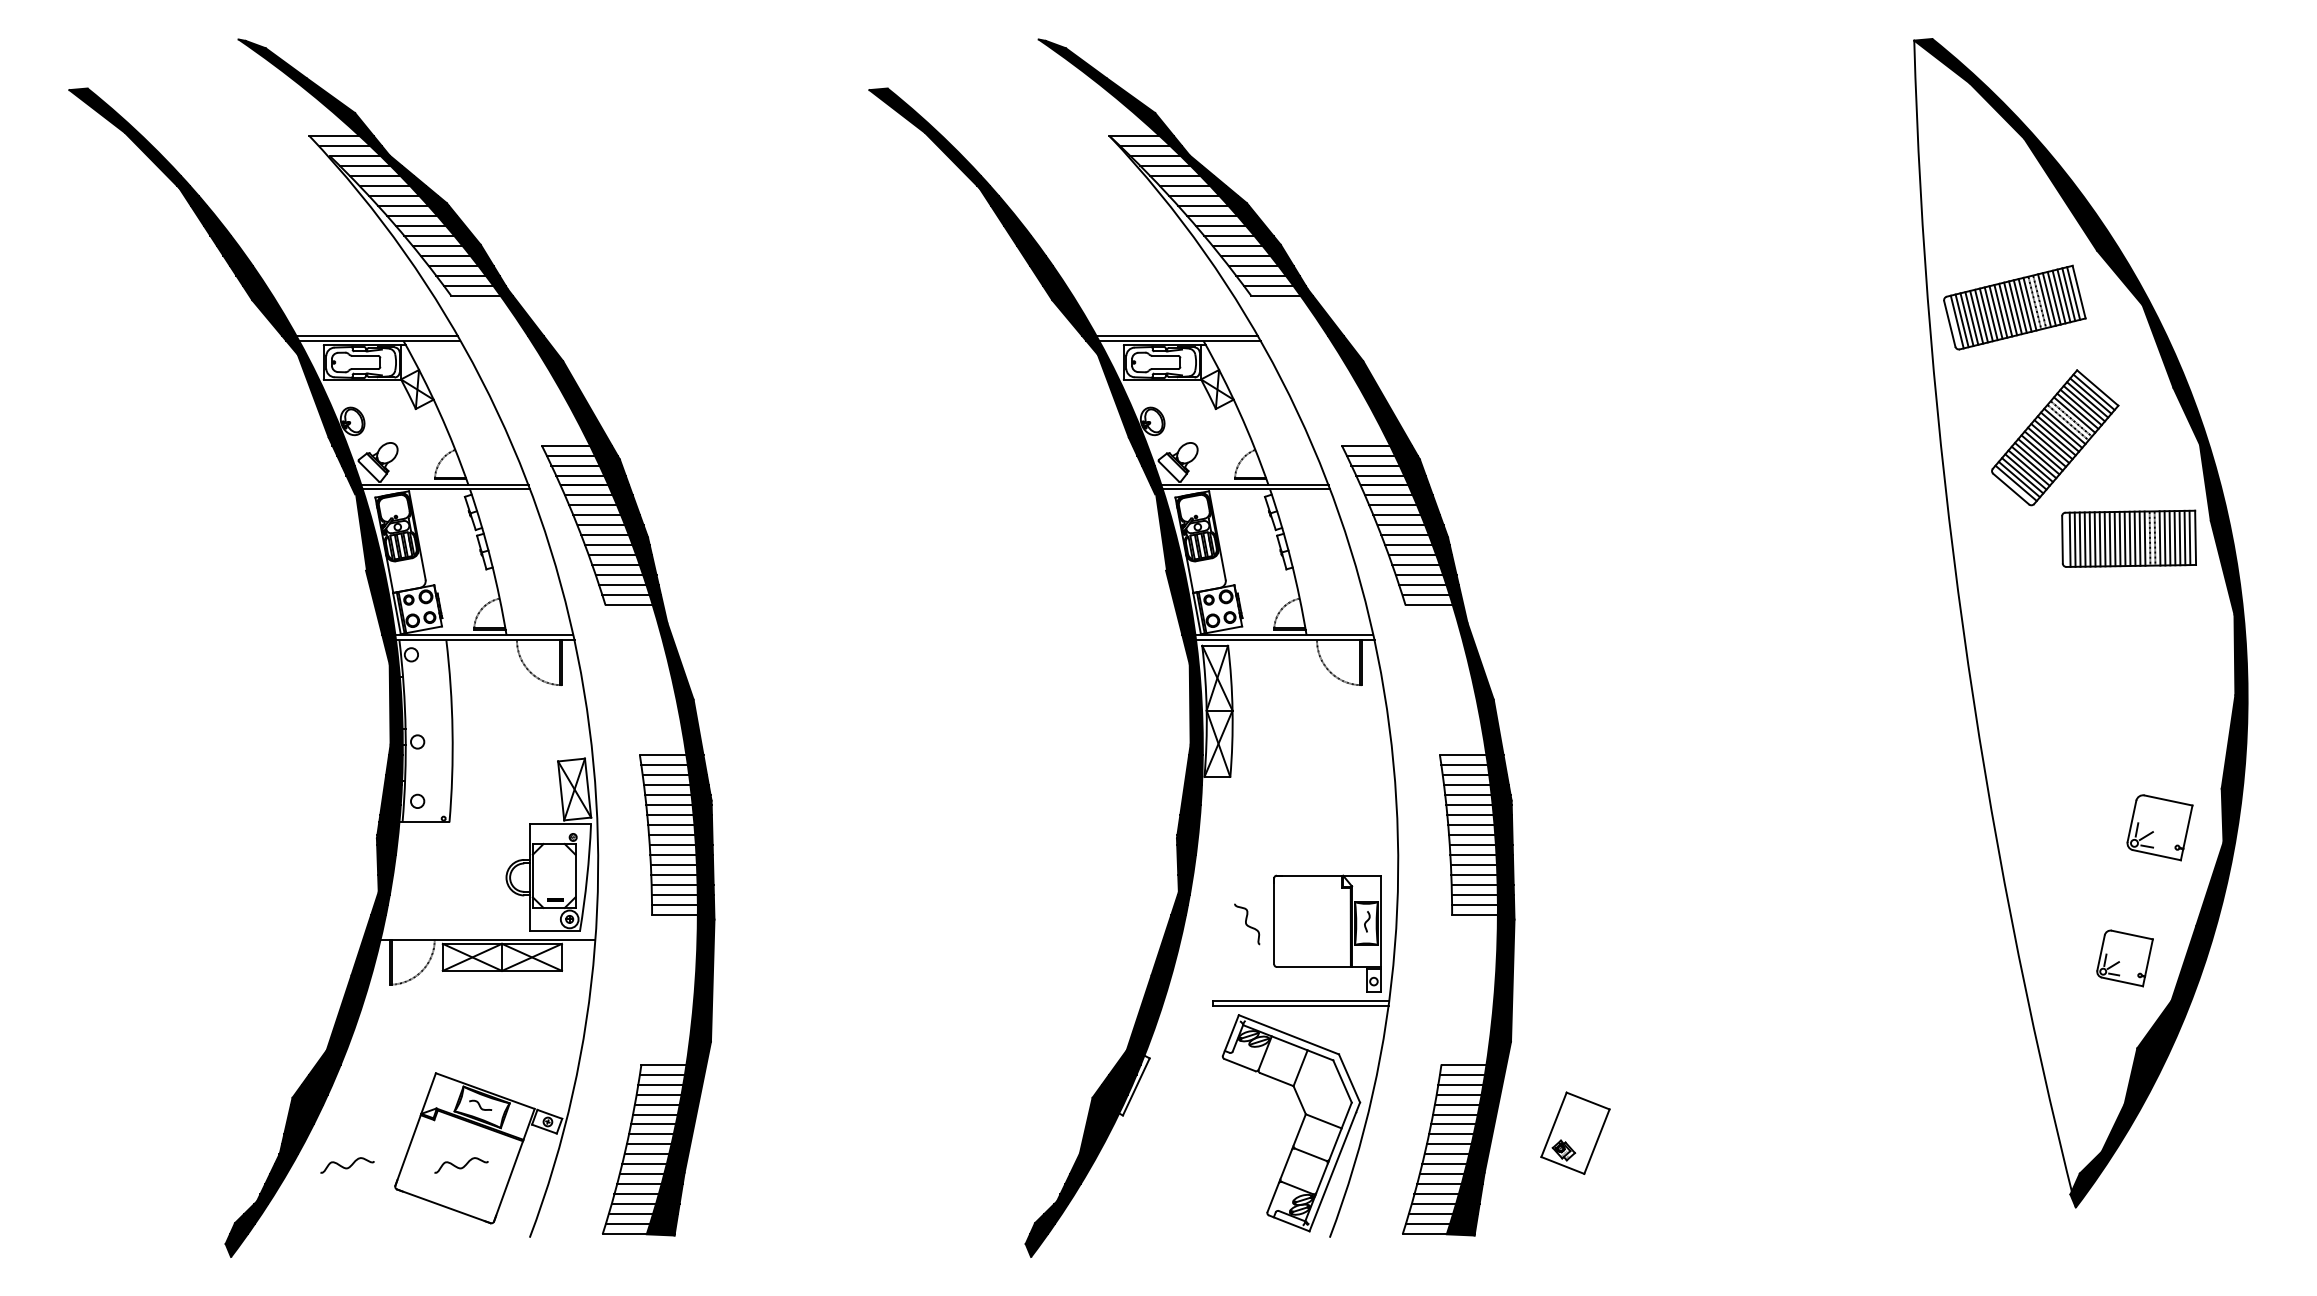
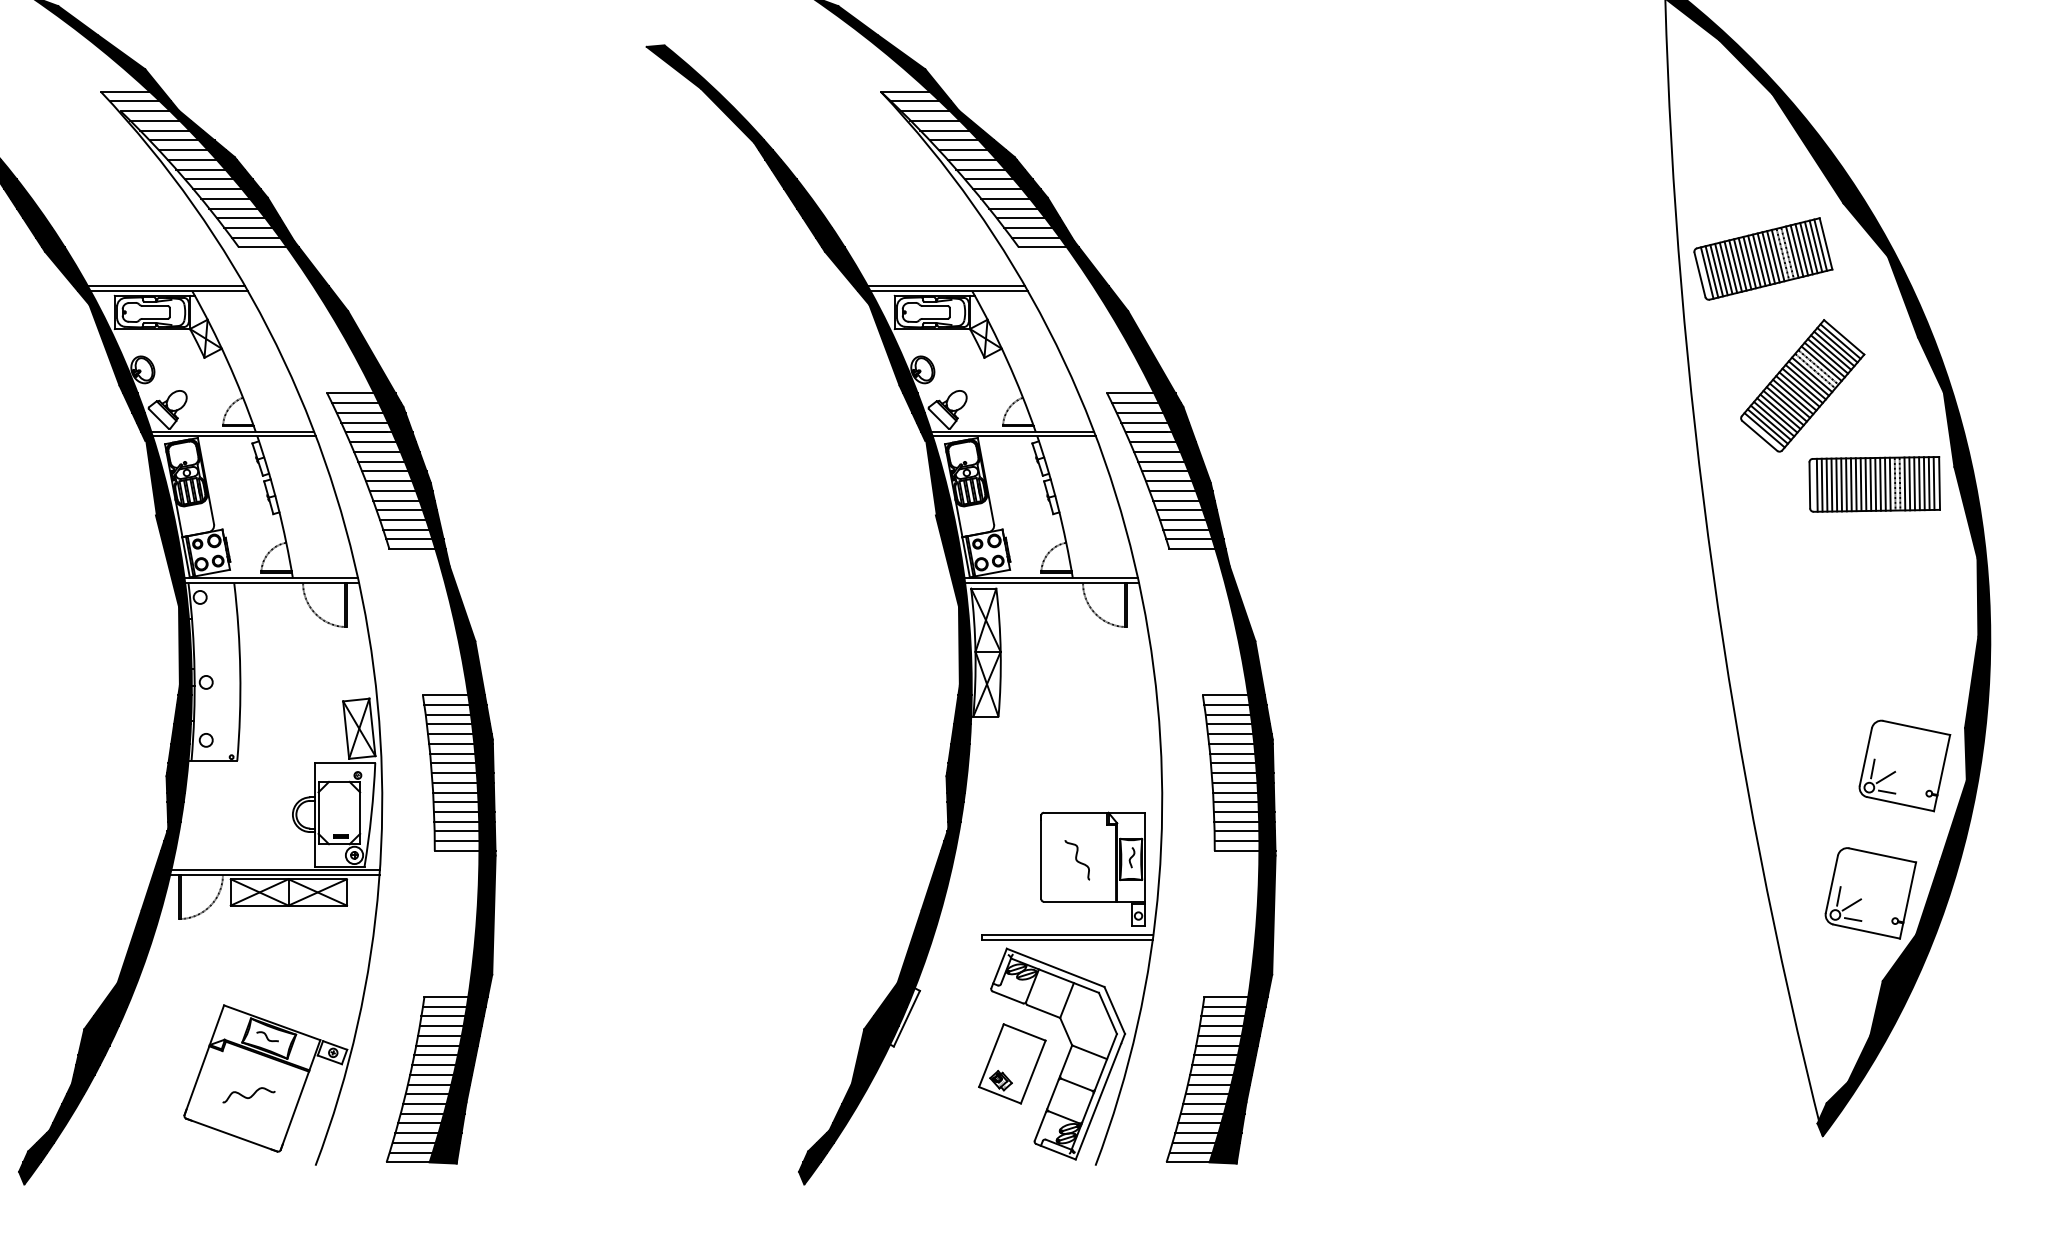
part: (2159, 827) -> (1904, 765), size x1.43
curve: (1247, 924) -> (1077, 860), moved
line: (479, 934) -> (266, 870), added
part: (2124, 958) -> (1870, 893), size x1.67
part: (1575, 1132) -> (1012, 1063), moved
curve: (348, 1166) -> (138, 1096), removed

